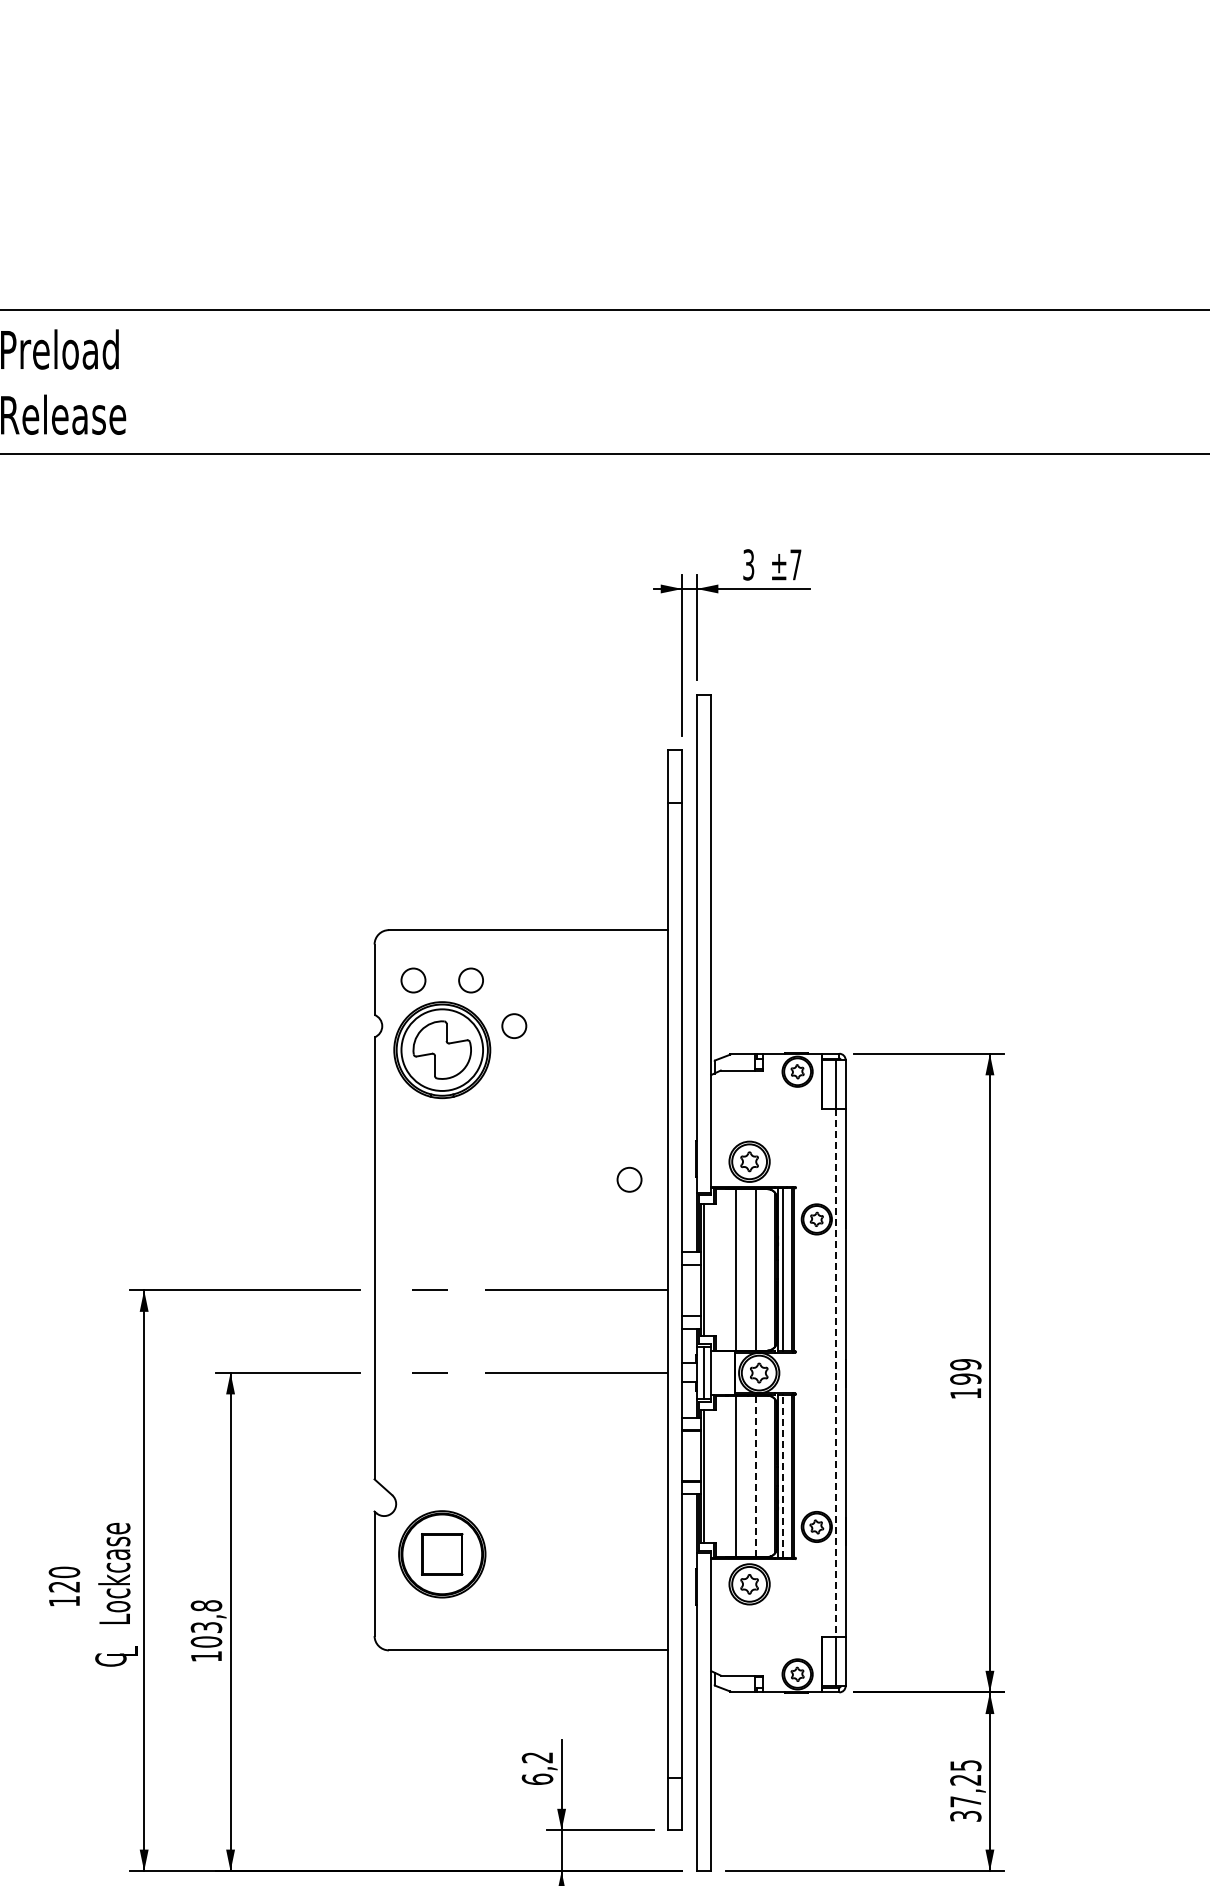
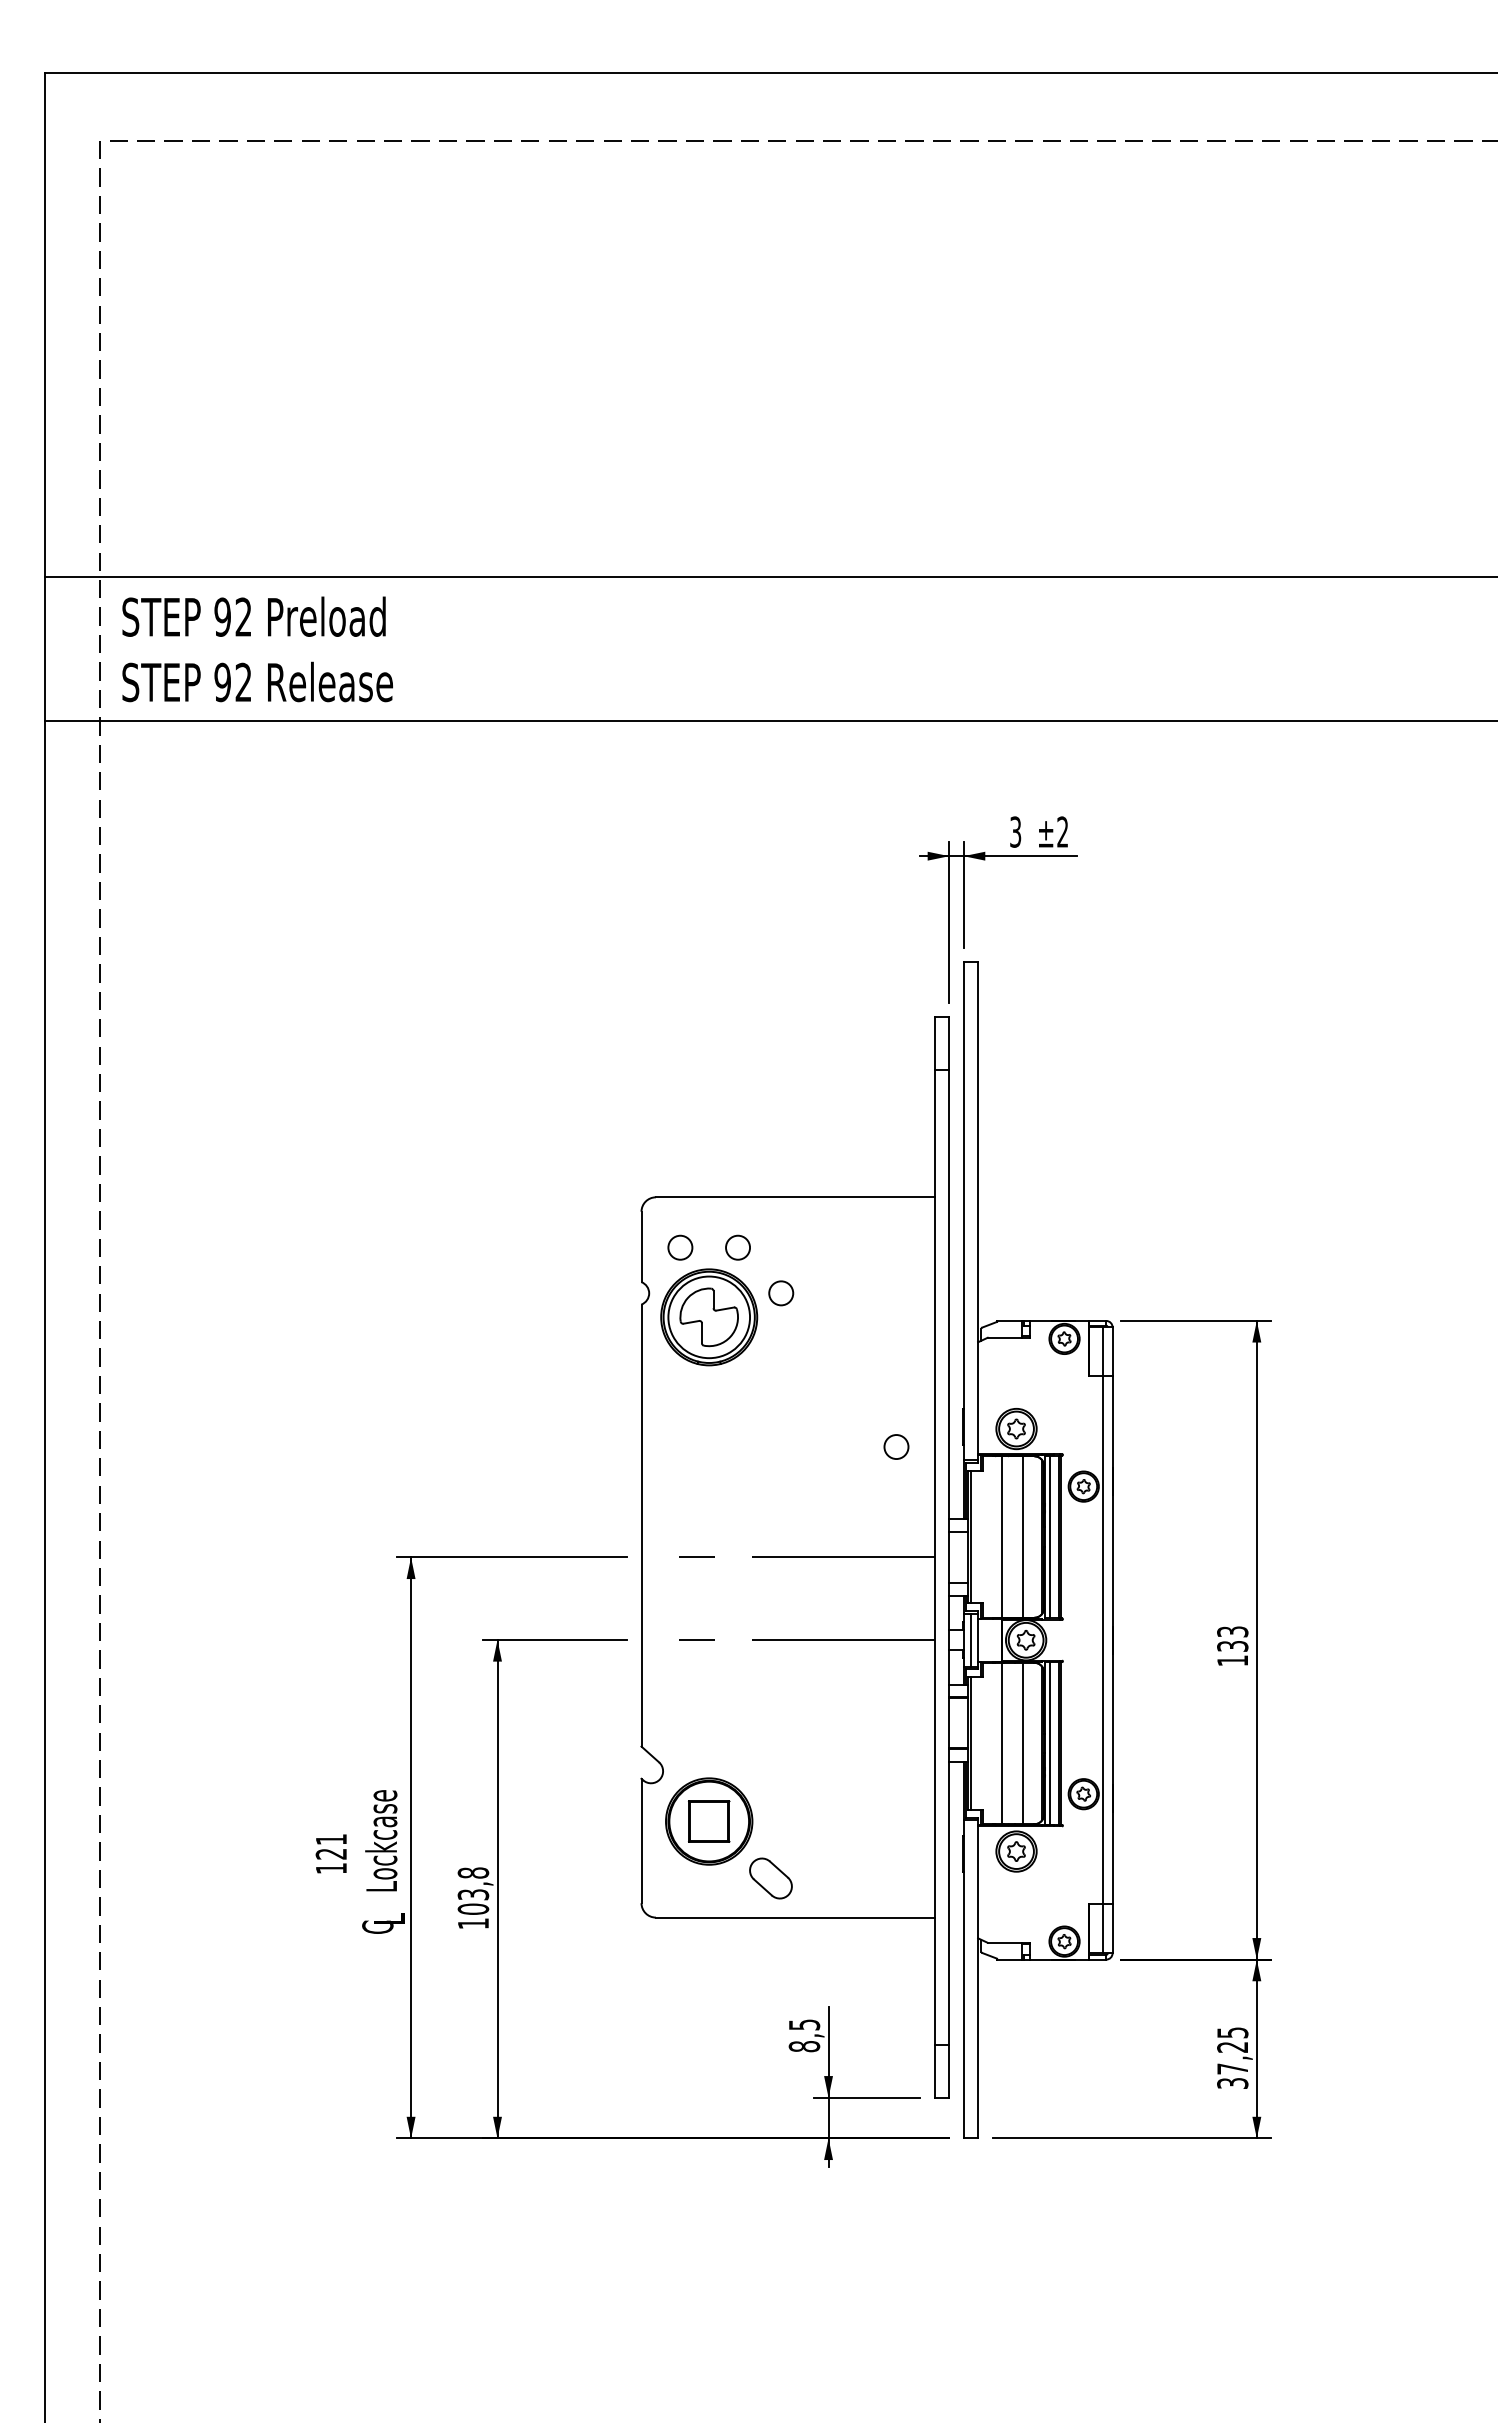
text: (795, 564) -> (1062, 831), ±7 -> ±2
text: (965, 1372) -> (1232, 1639), 199 -> 133
line: (835, 1373) -> (1102, 1640), dashed -> solid
line: (755, 1476) -> (1022, 1743), dashed -> solid
line: (782, 1476) -> (1049, 1743), dashed -> solid
text: (64, 1572) -> (331, 1839), 120 -> 121
part: (503, 1611) -> (770, 1878), added
text: (537, 1768) -> (804, 2035), 6,2 -> 8,5

